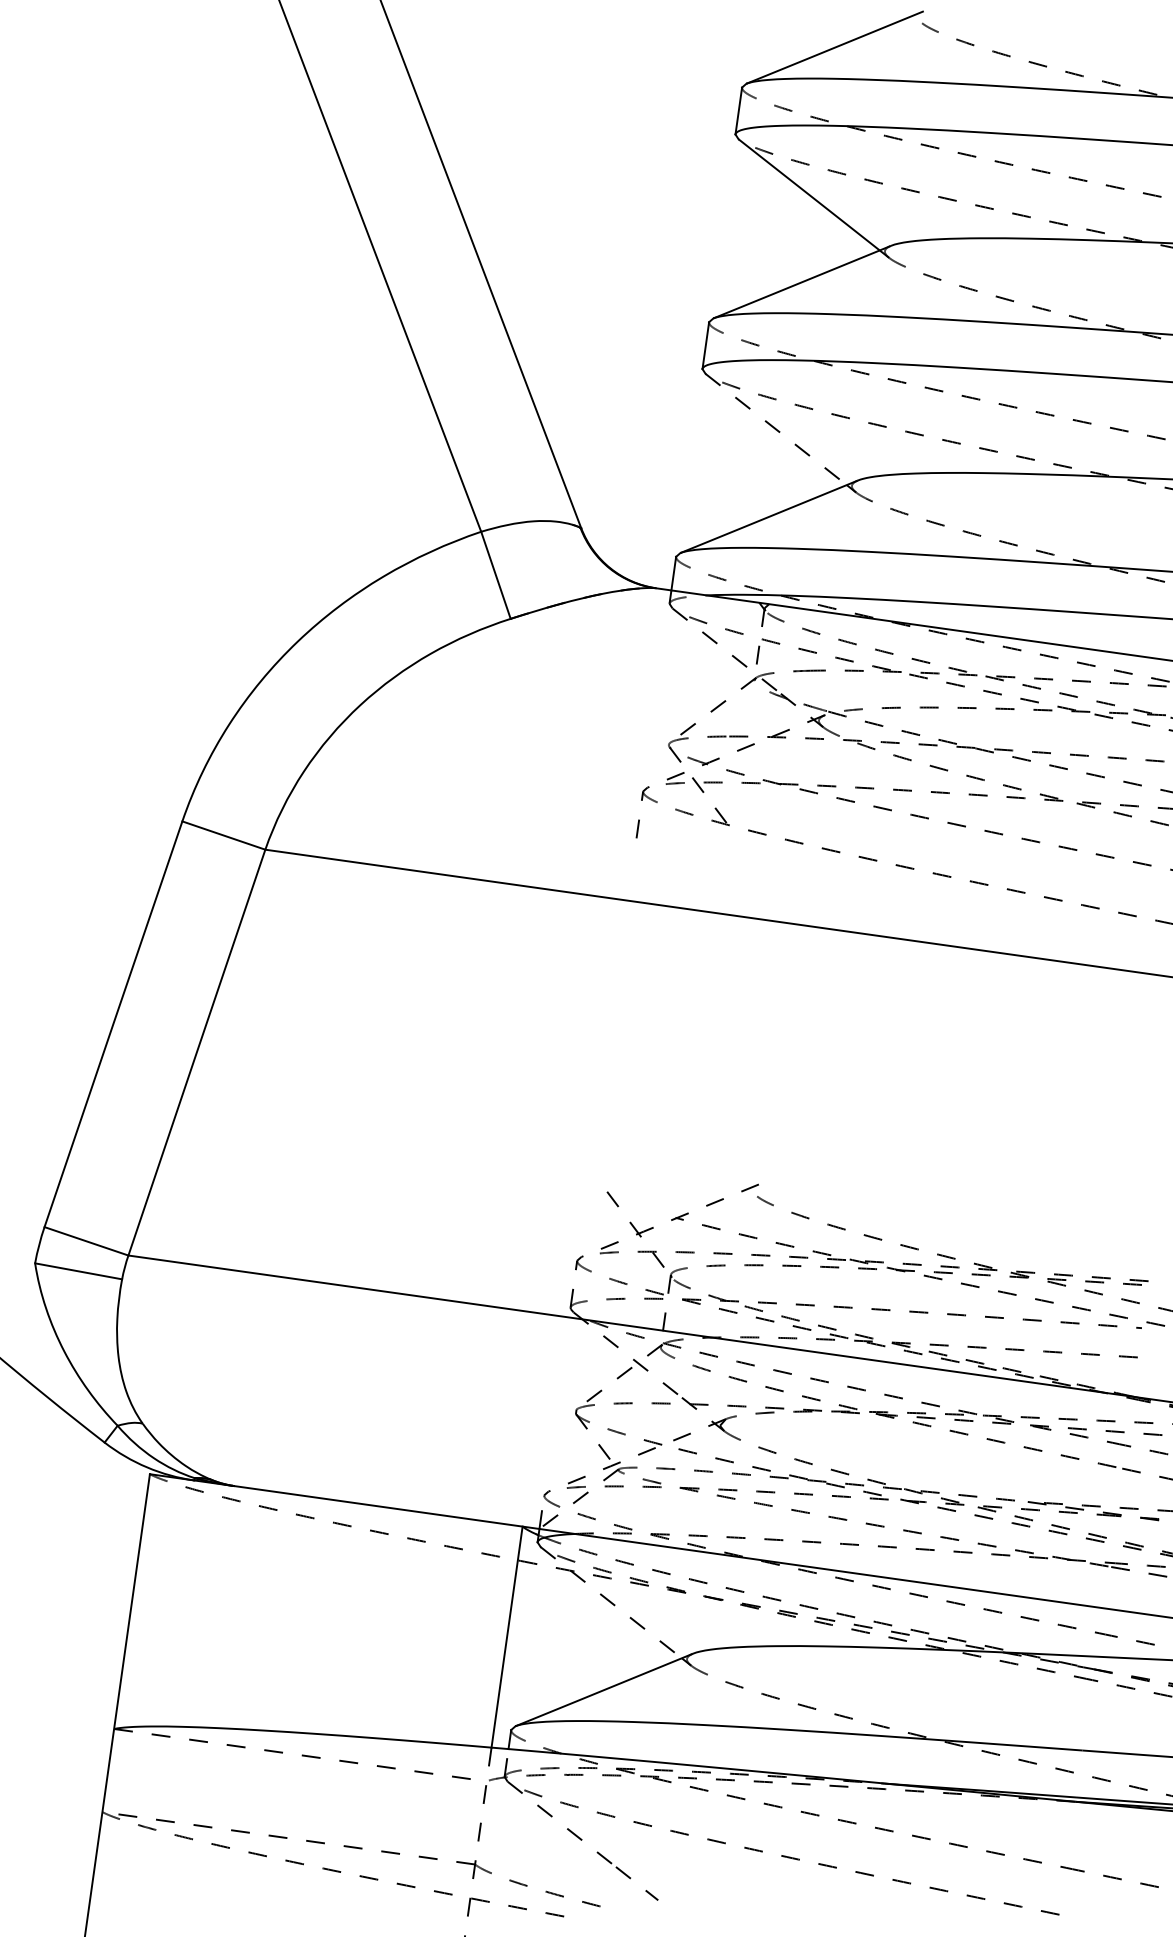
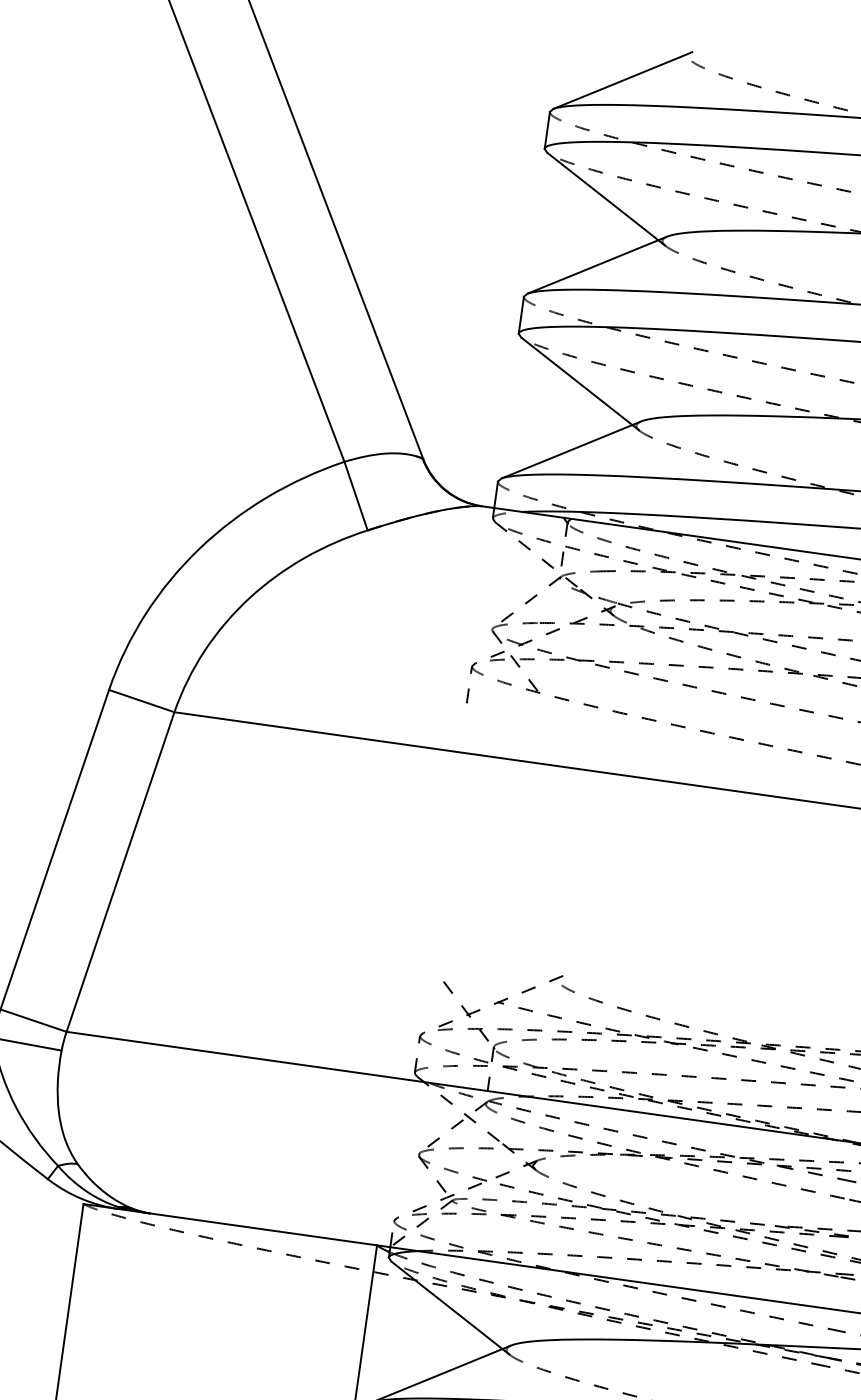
line: (776, 430) -> (577, 382), dashed -> solid
line: (612, 1603) -> (447, 1305), dashed -> solid

